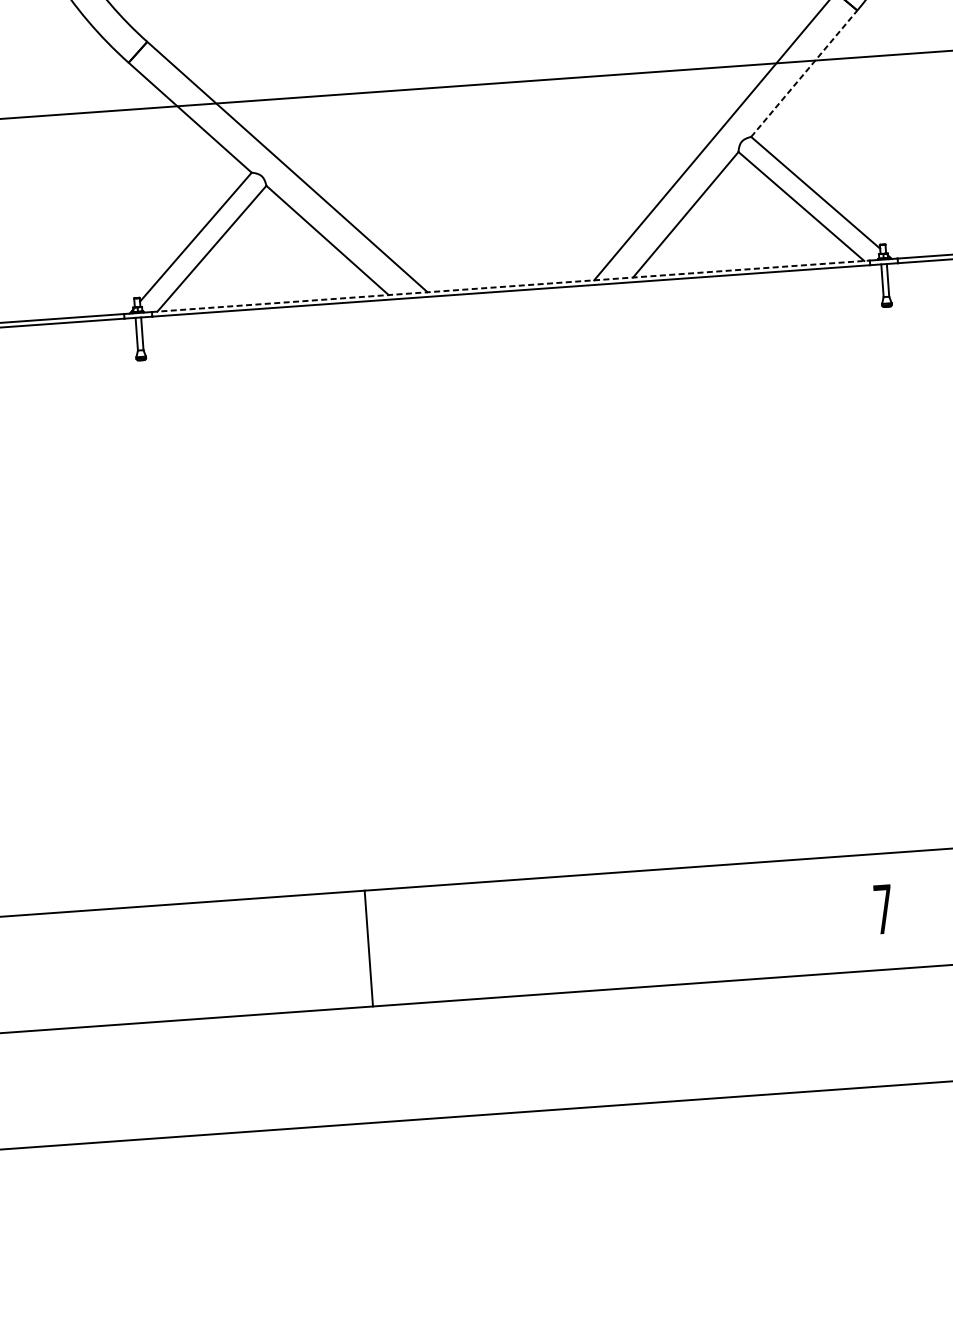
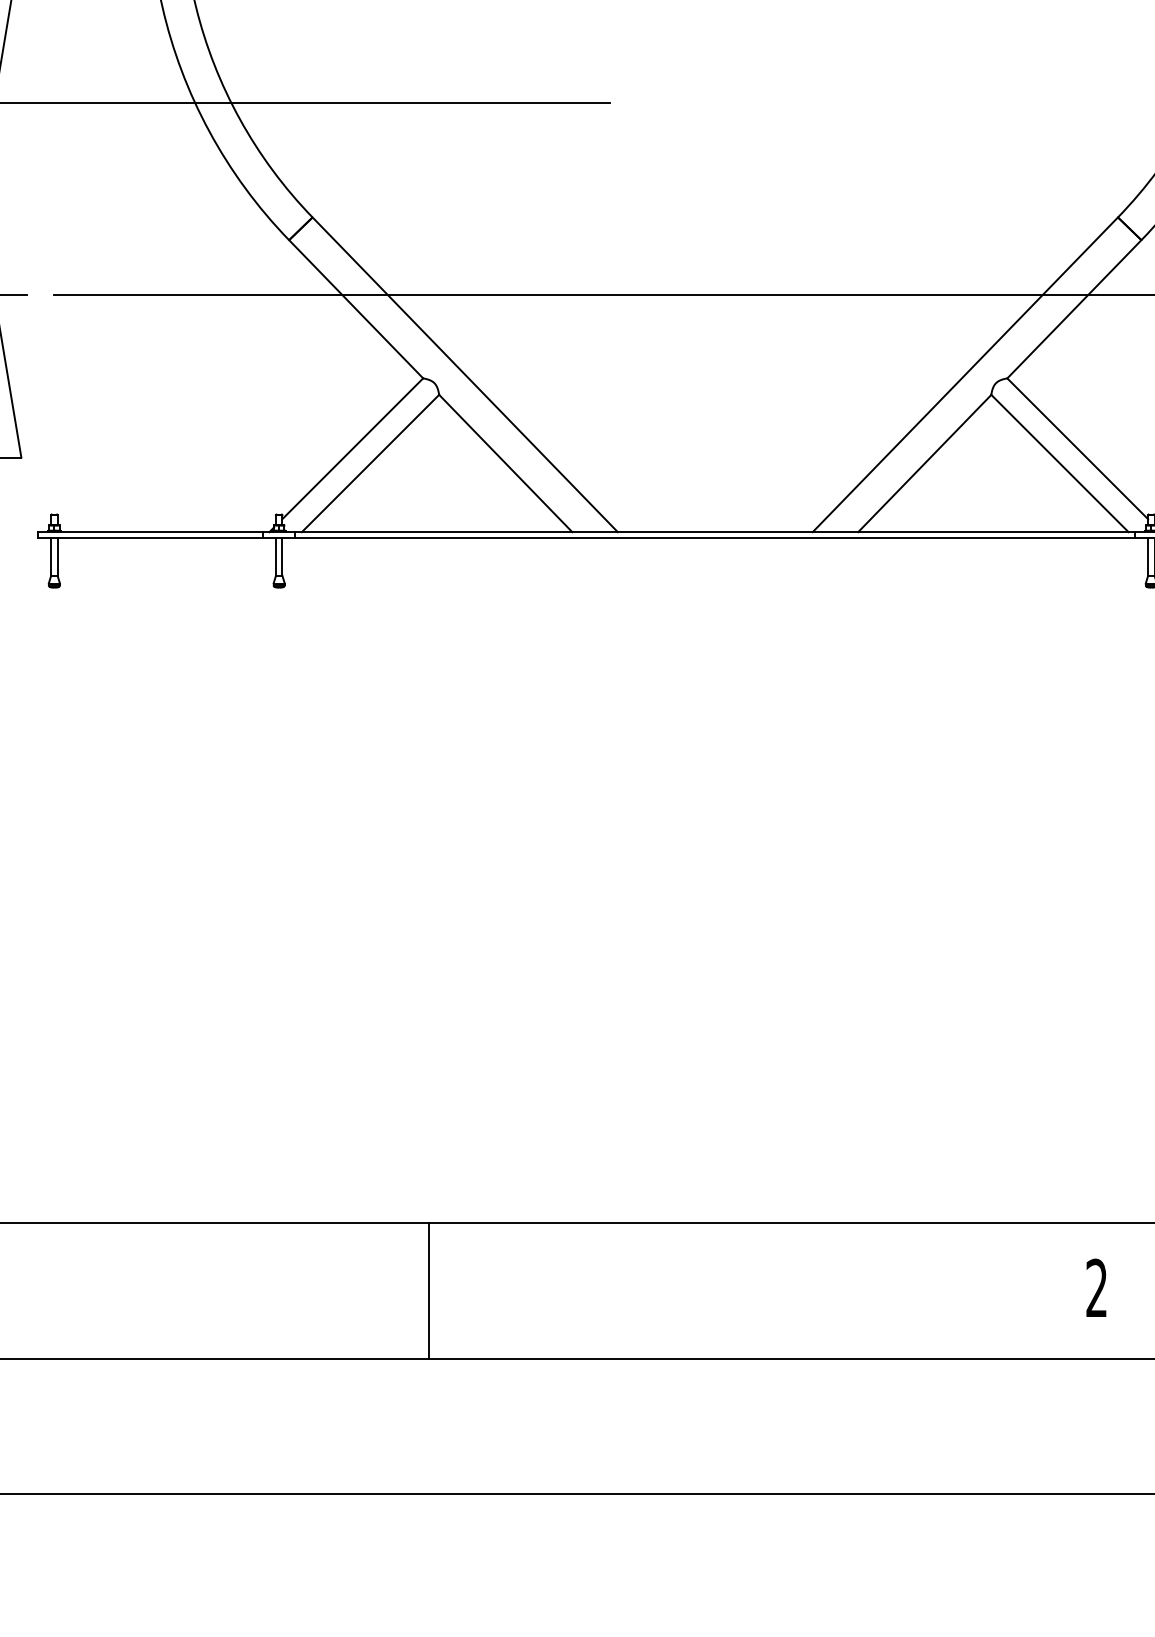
line: (804, 73) -> (1074, 308), dashed -> solid
line: (511, 286) -> (715, 532), dashed -> solid
text: (883, 908) -> (1096, 1287), 7 -> 2
line: (368, 948) -> (428, 1290), moved

